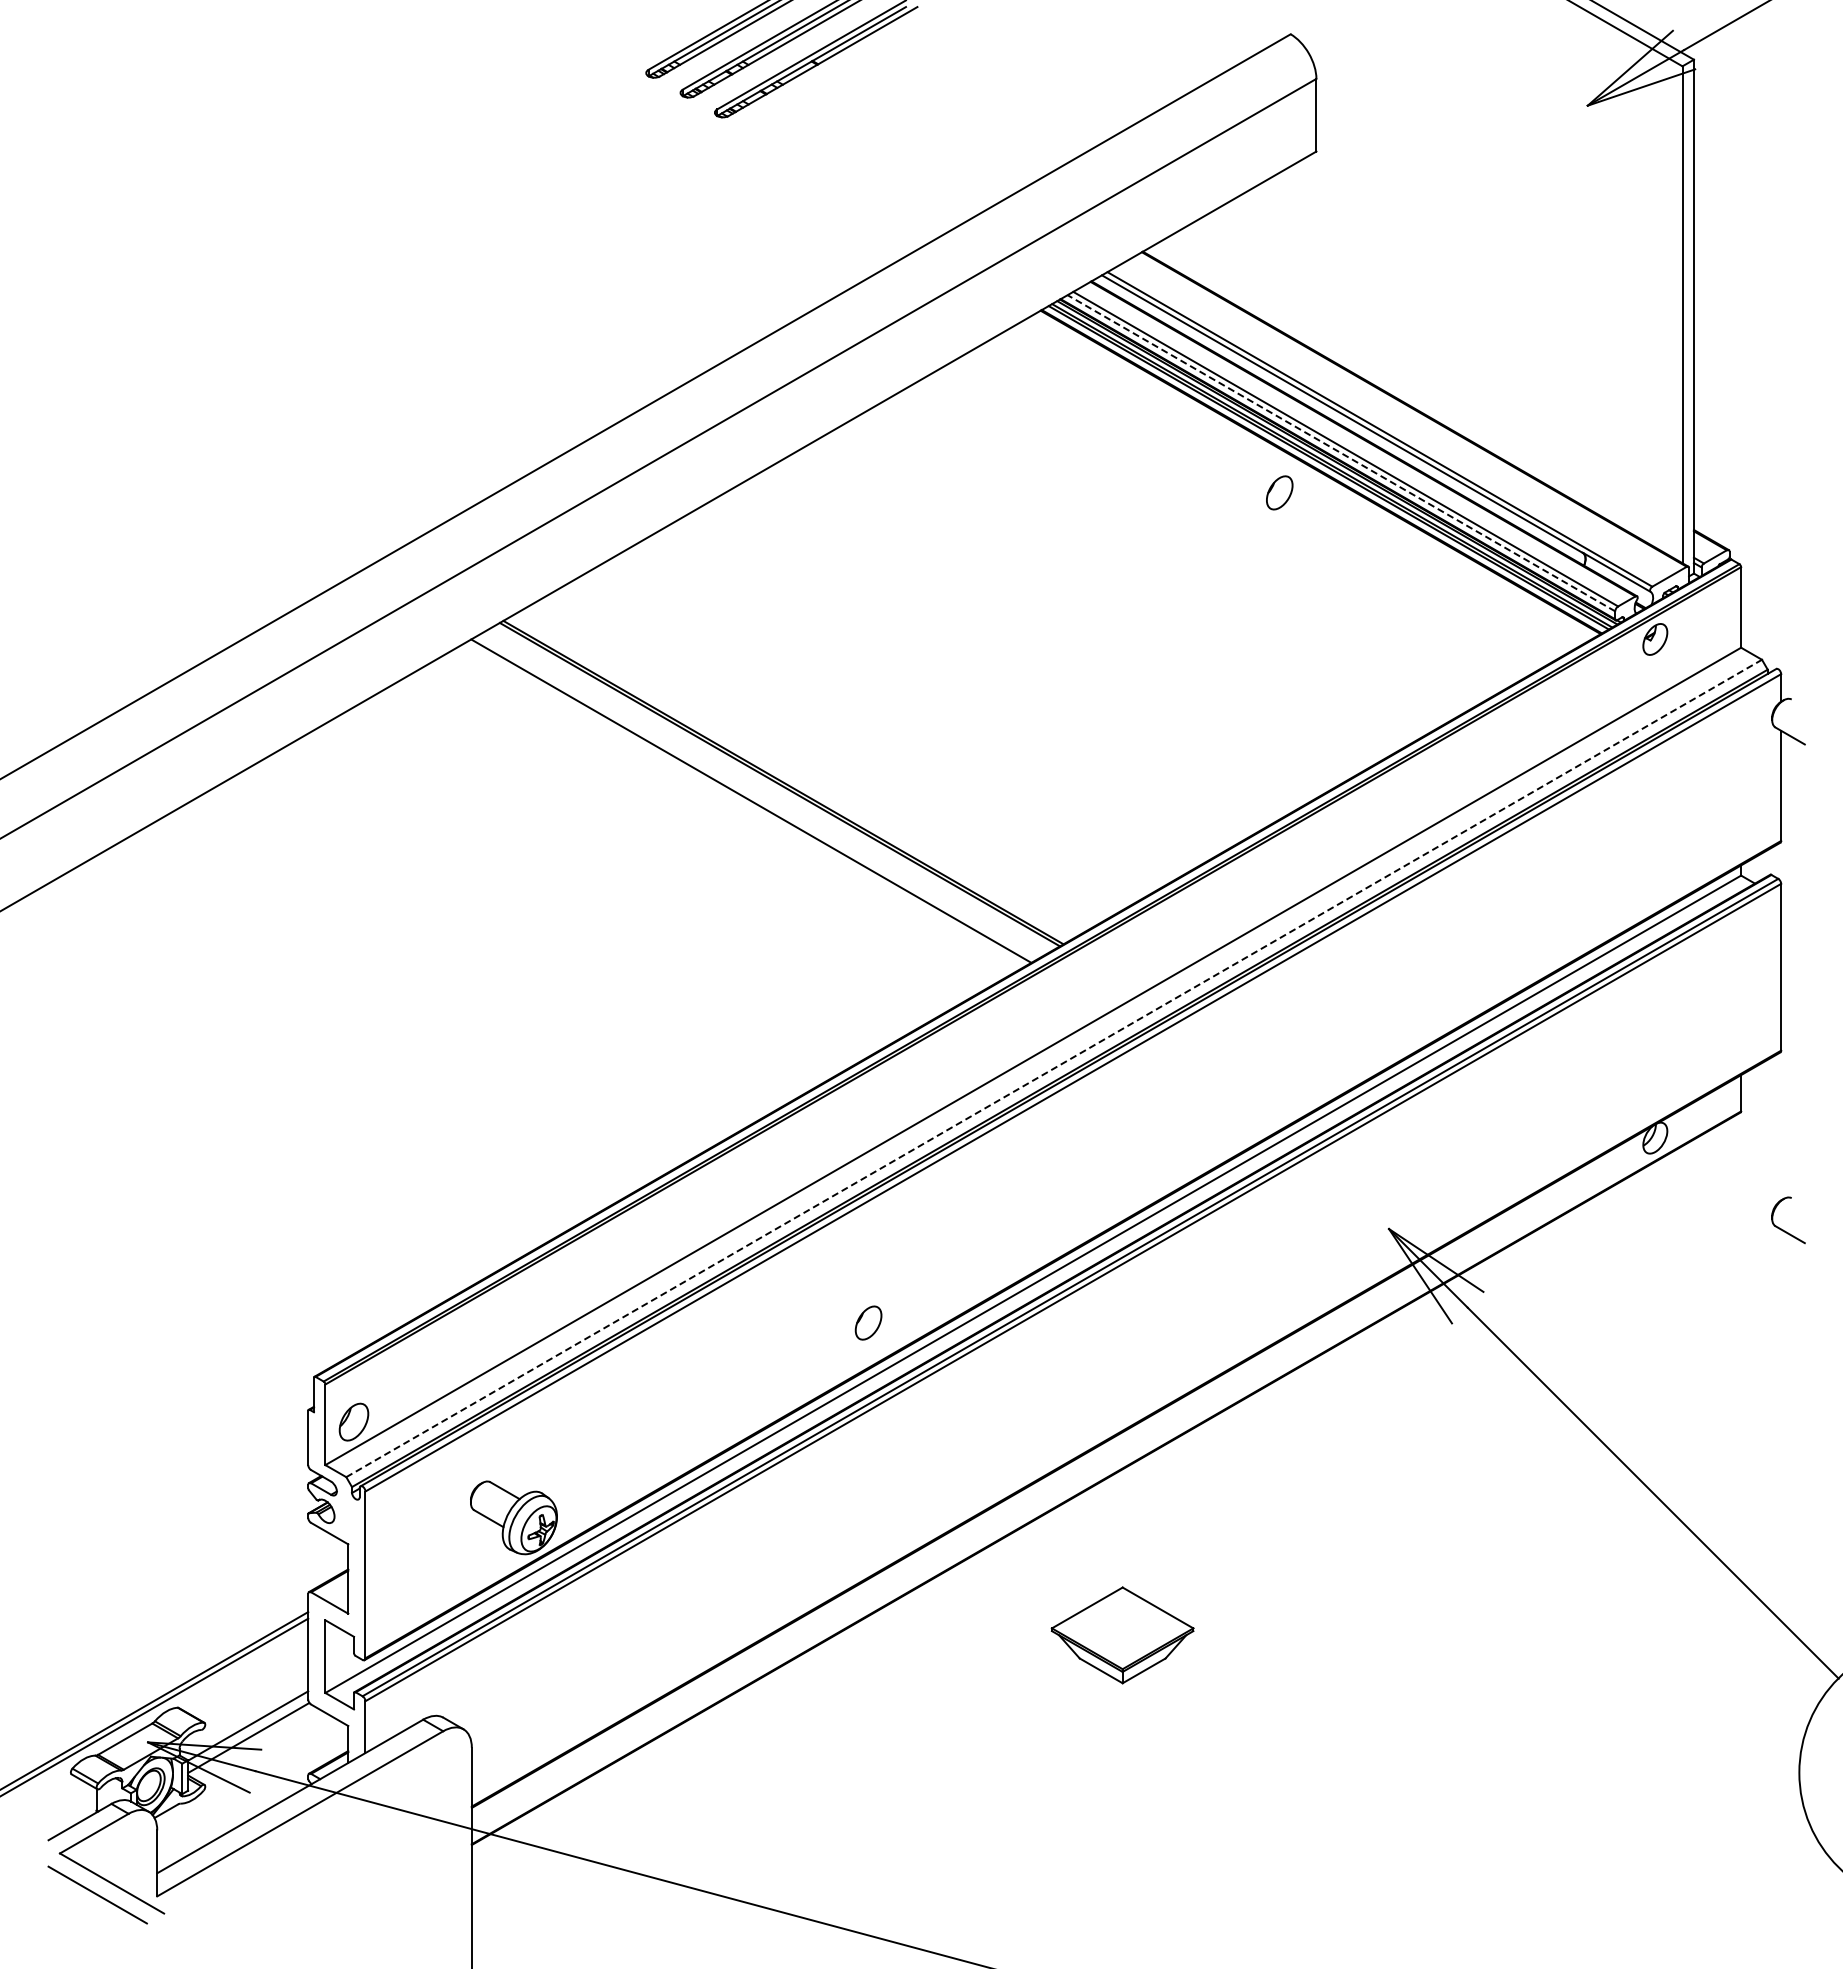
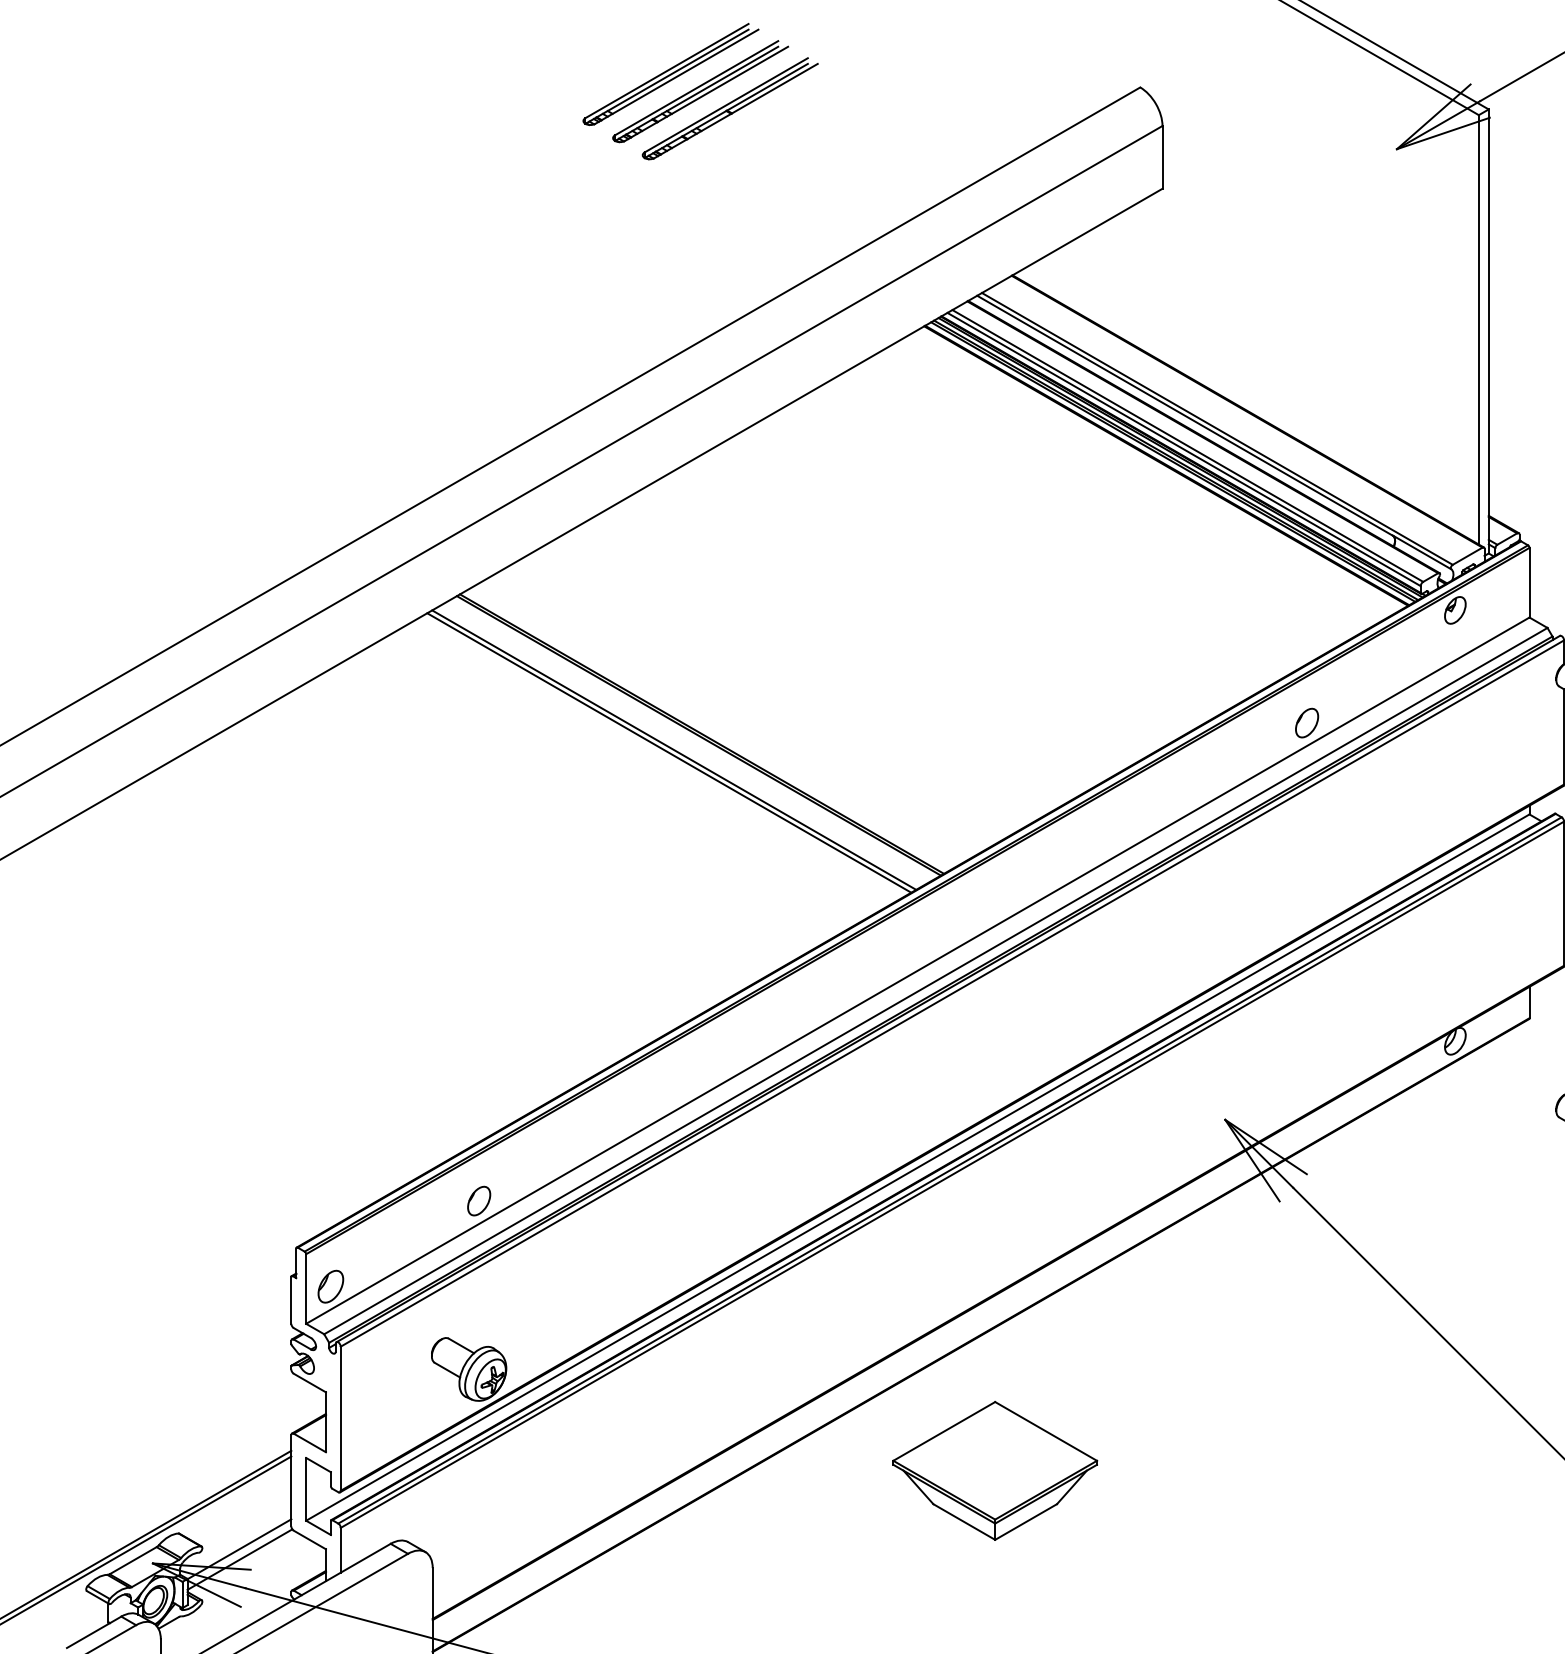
line: (1341, 453) -> (1184, 449), dashed -> solid
part: (1279, 492) -> (1306, 722), moved
line: (745, 804) -> (669, 753), added
line: (1054, 1068) -> (936, 981), dashed -> solid
part: (868, 1322) -> (479, 1200), moved
part: (1122, 1635) -> (994, 1471), size x1.67

